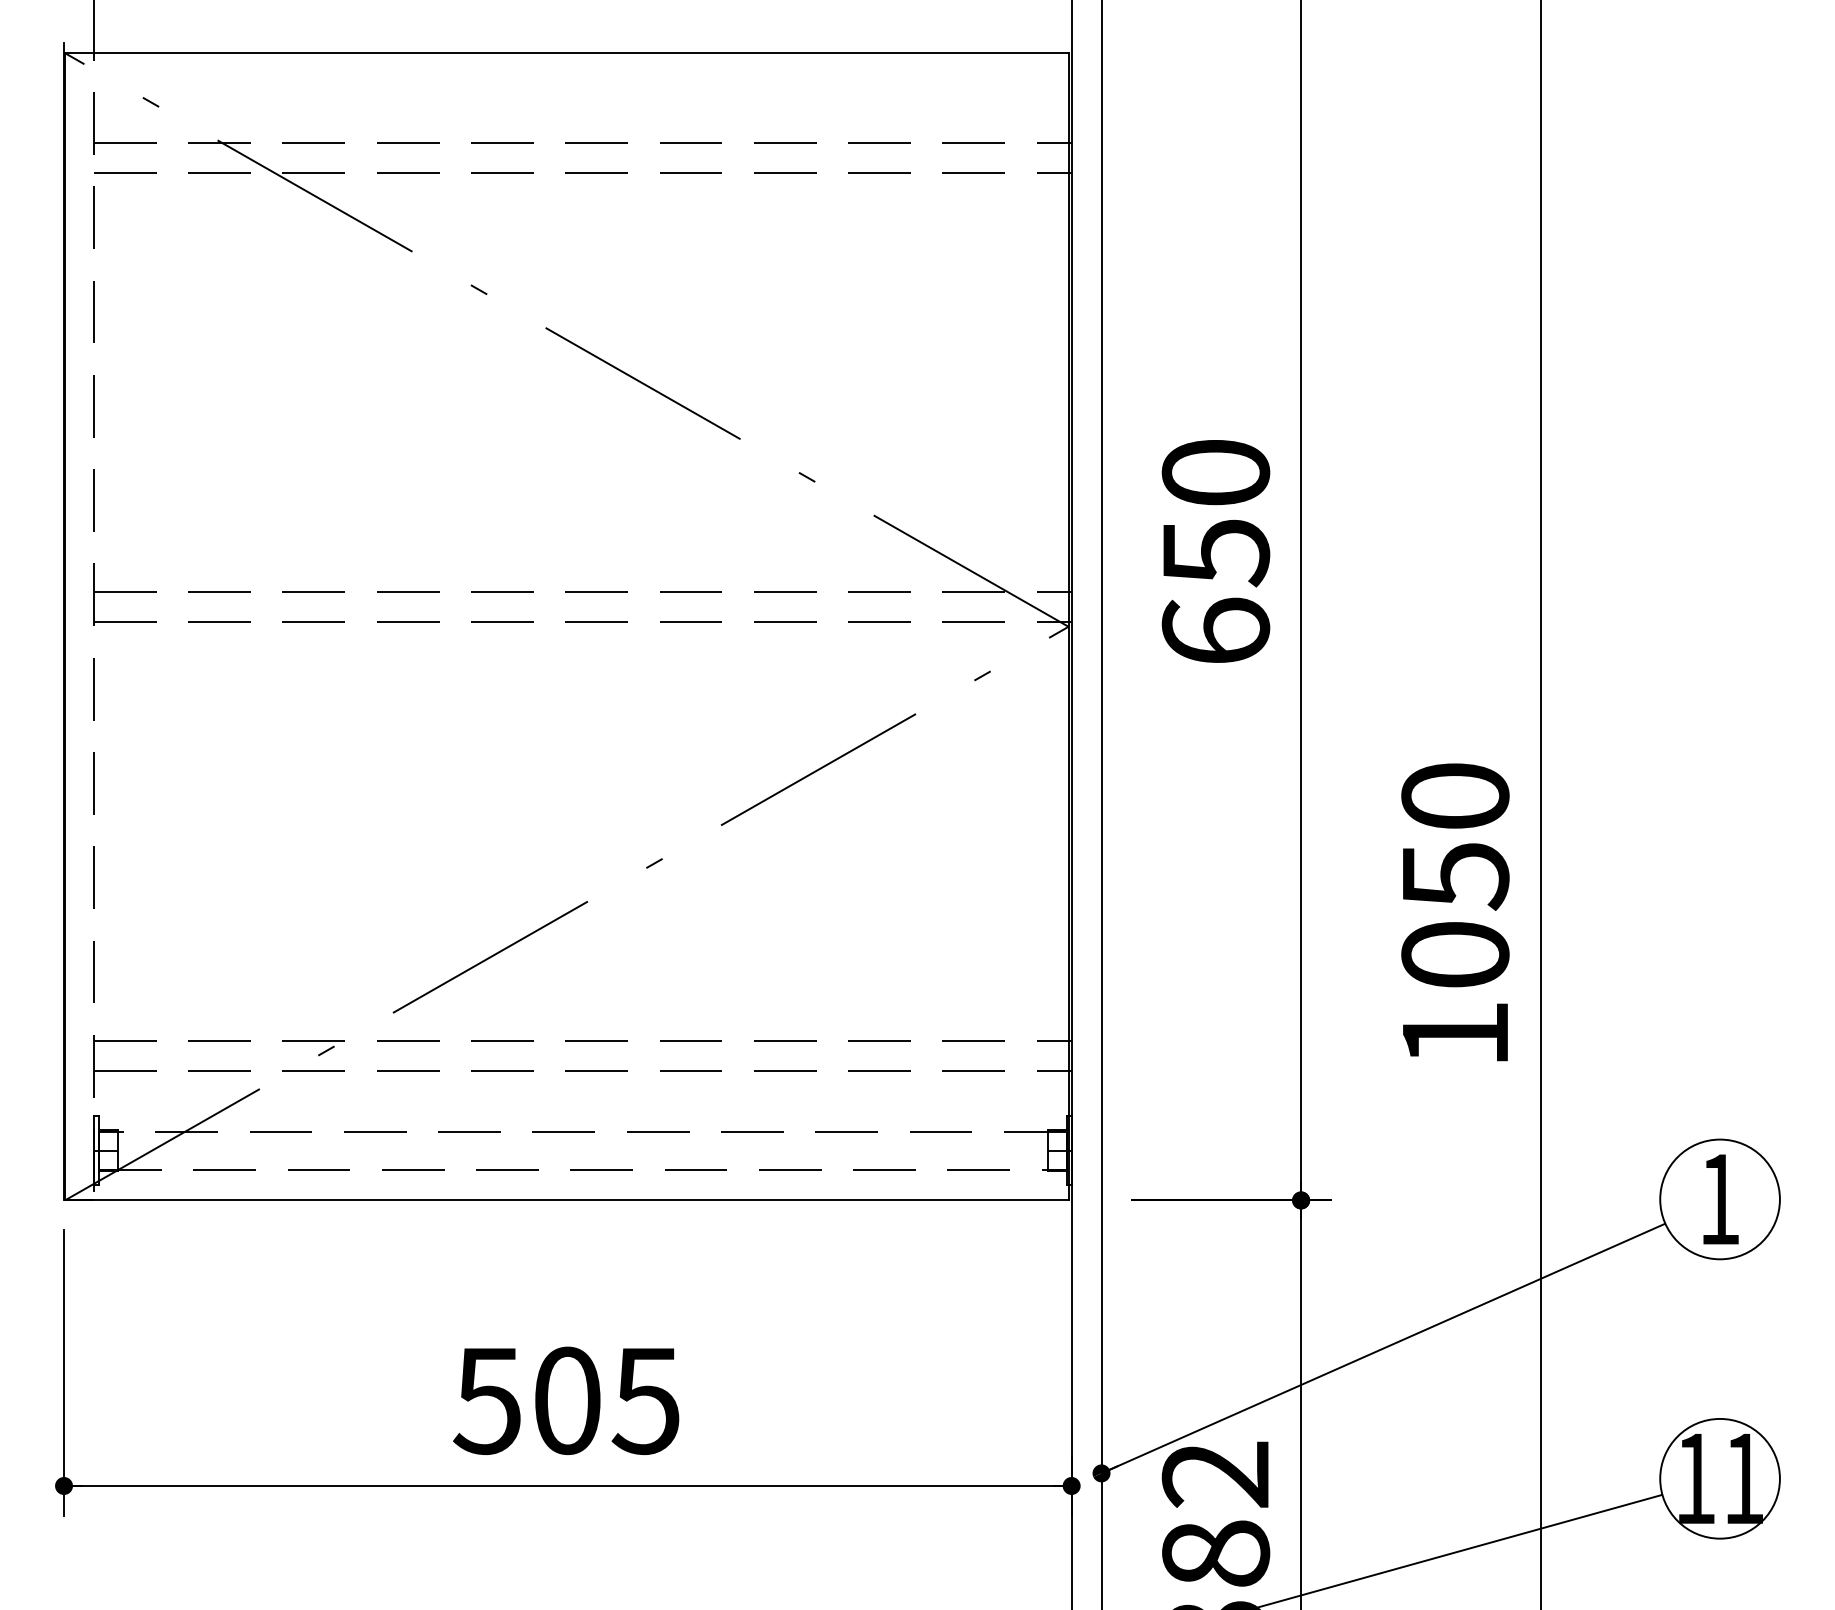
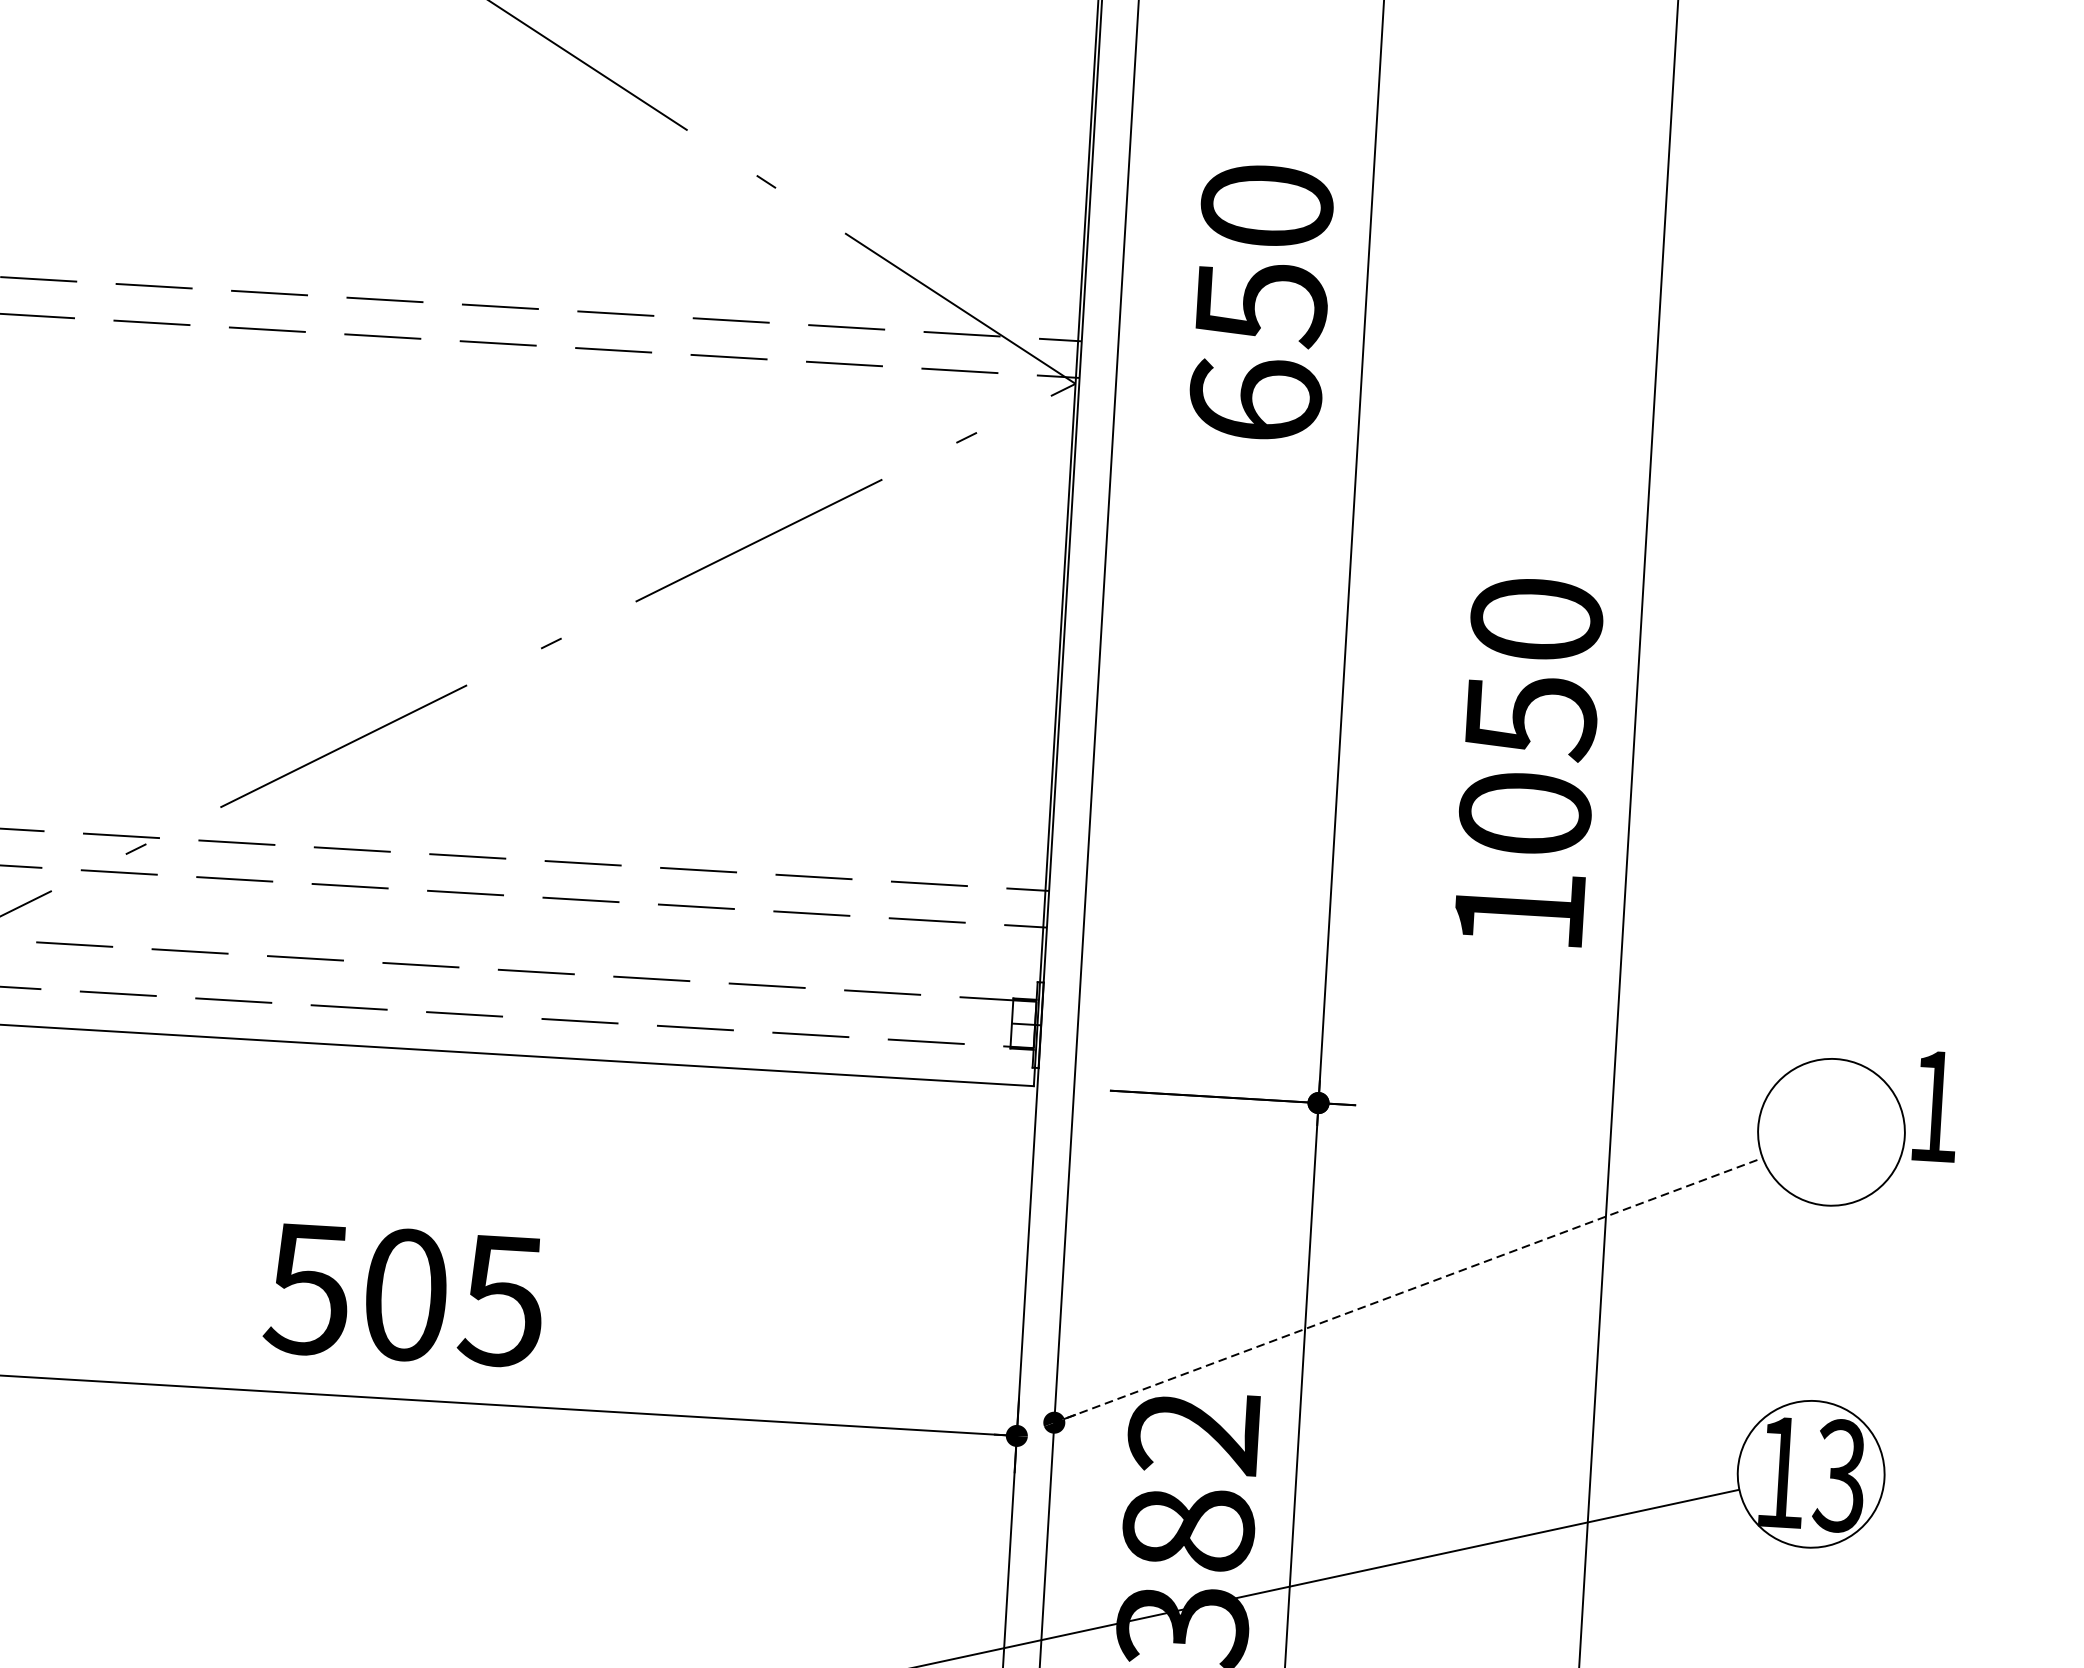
text: (1720, 1199) -> (1935, 1106), moved
line: (1383, 1348) -> (1408, 1290), solid -> dashed
text: (1742, 1478) -> (1838, 1475), 11 -> 13

